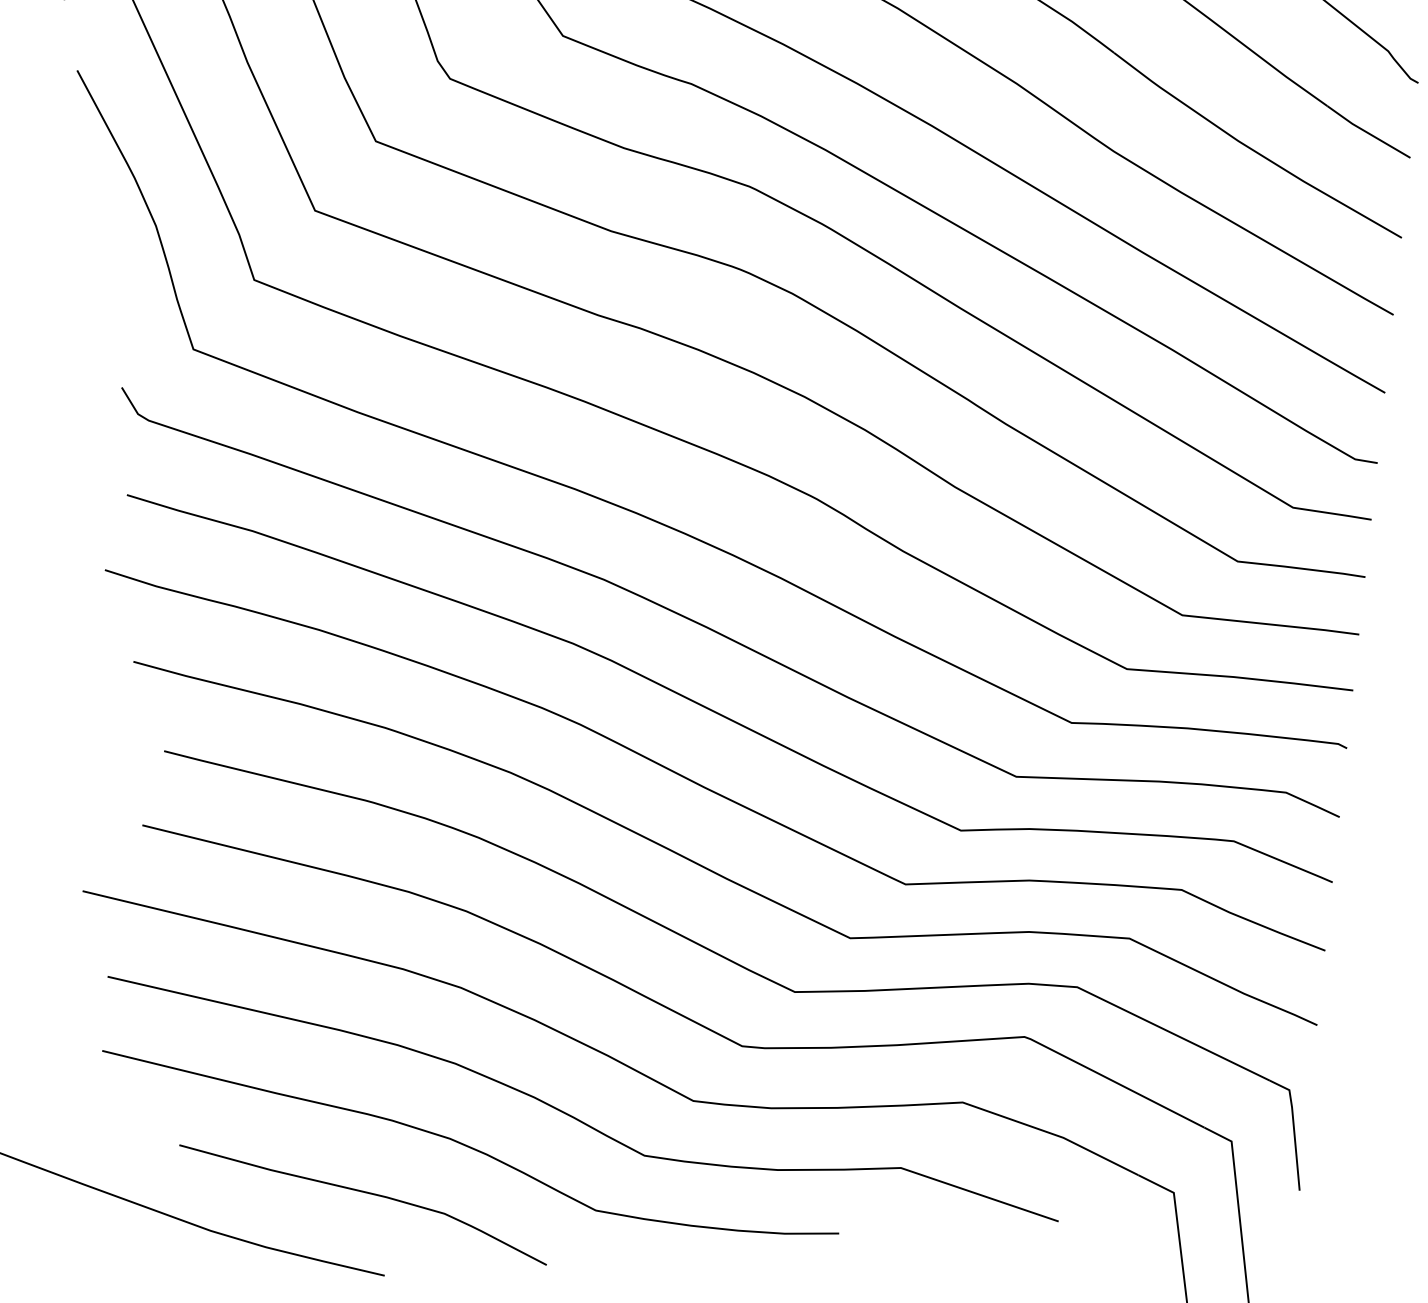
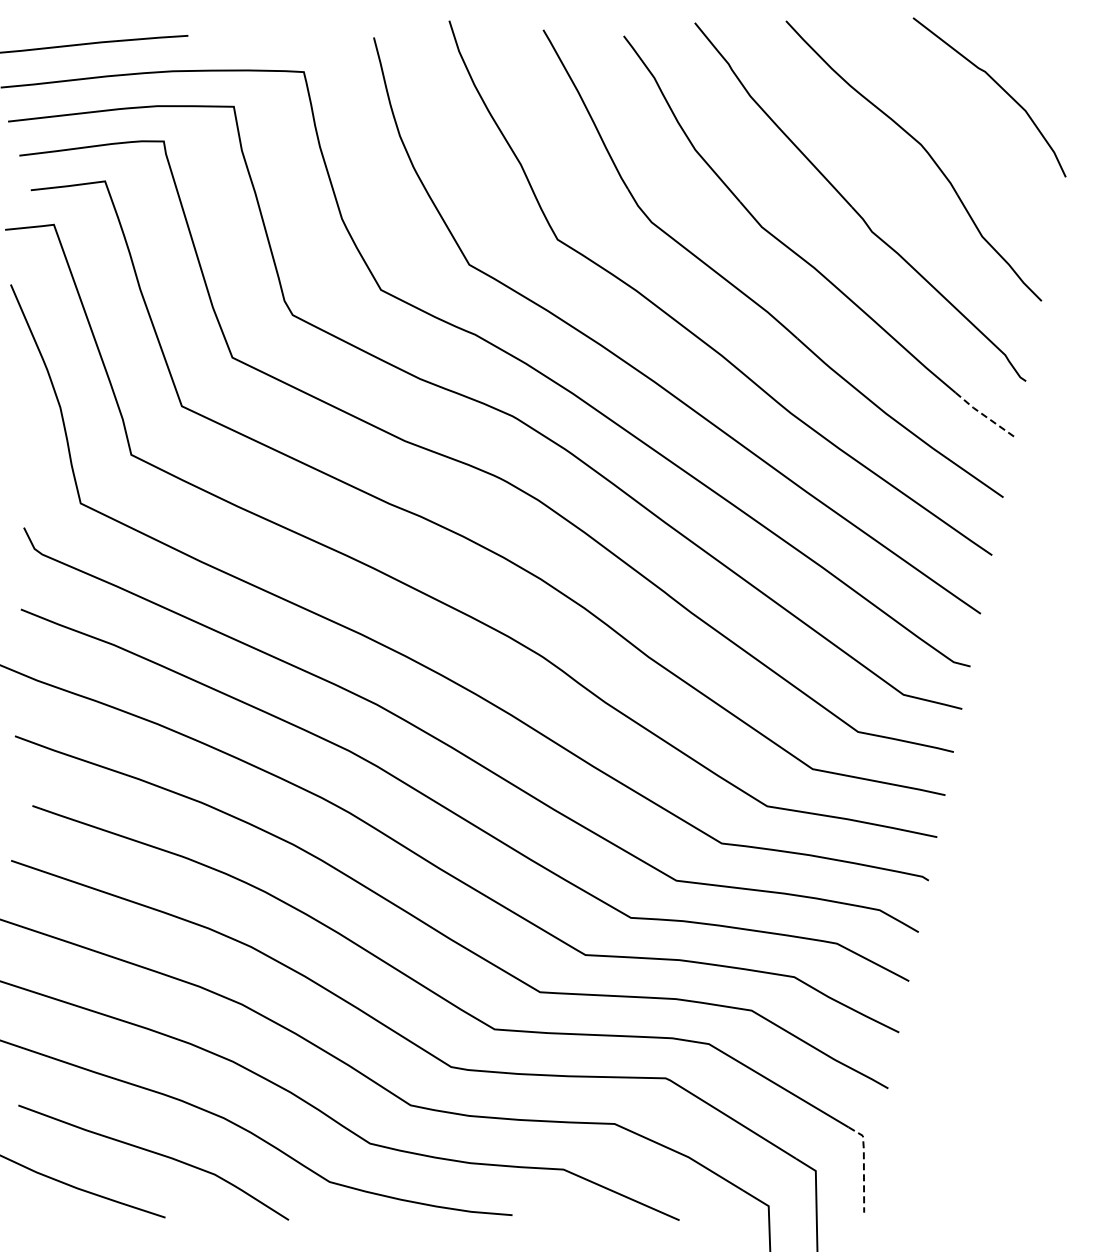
line: (1367, 132) -> (984, 415), solid -> dashed
line: (1293, 1127) -> (863, 1164), solid -> dashed

